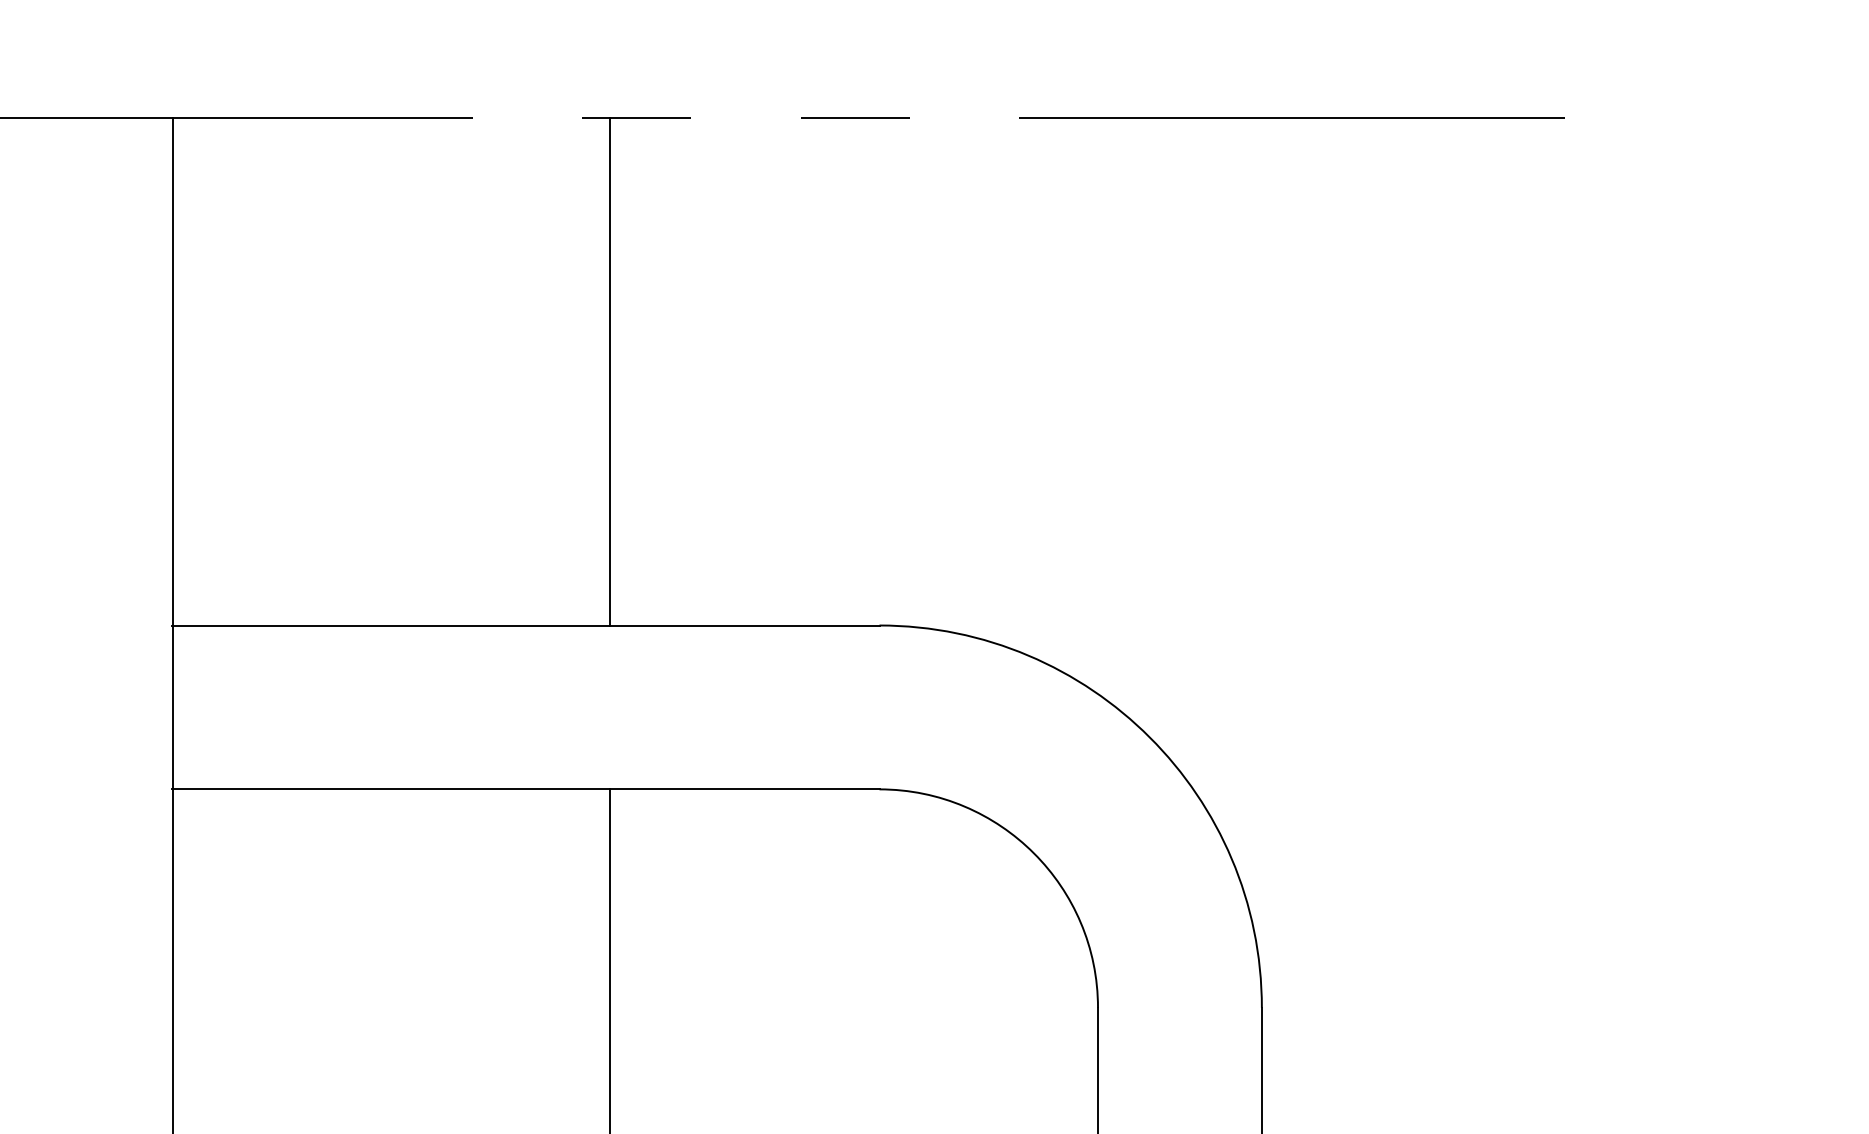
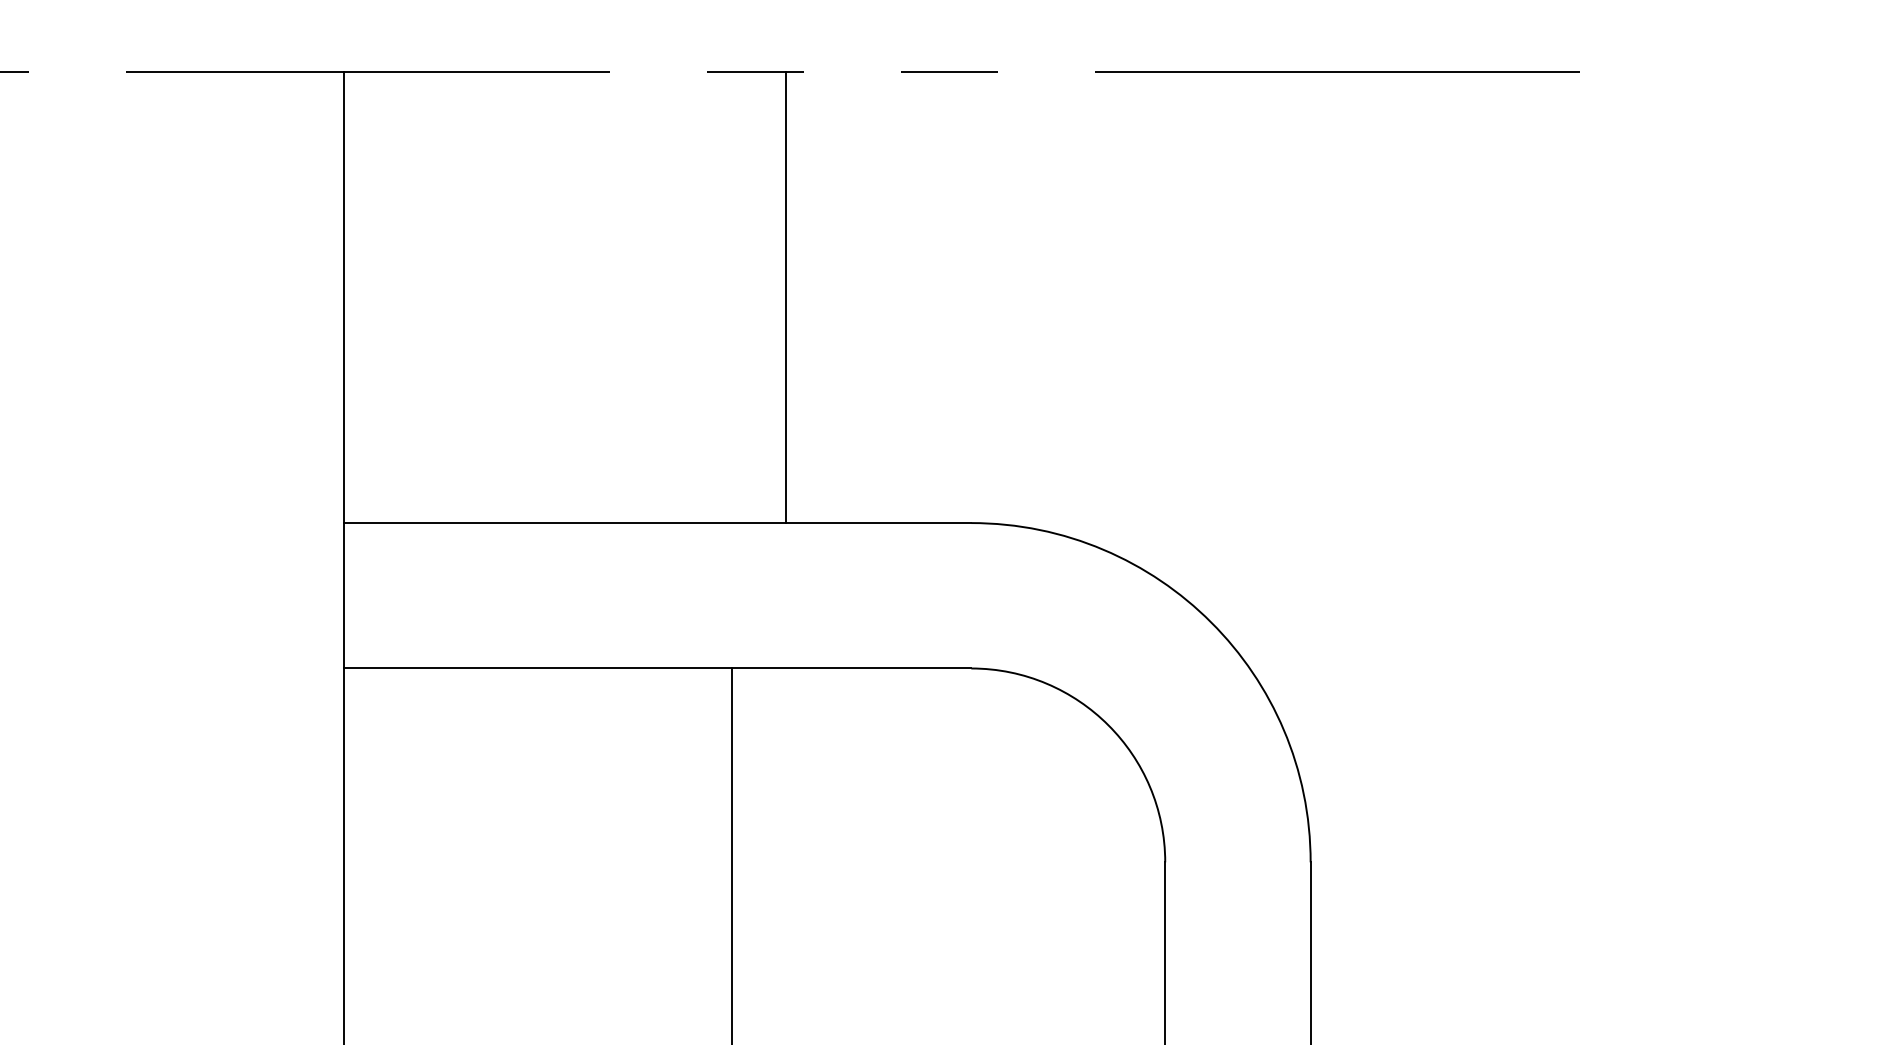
line: (610, 371) -> (786, 297), moved

